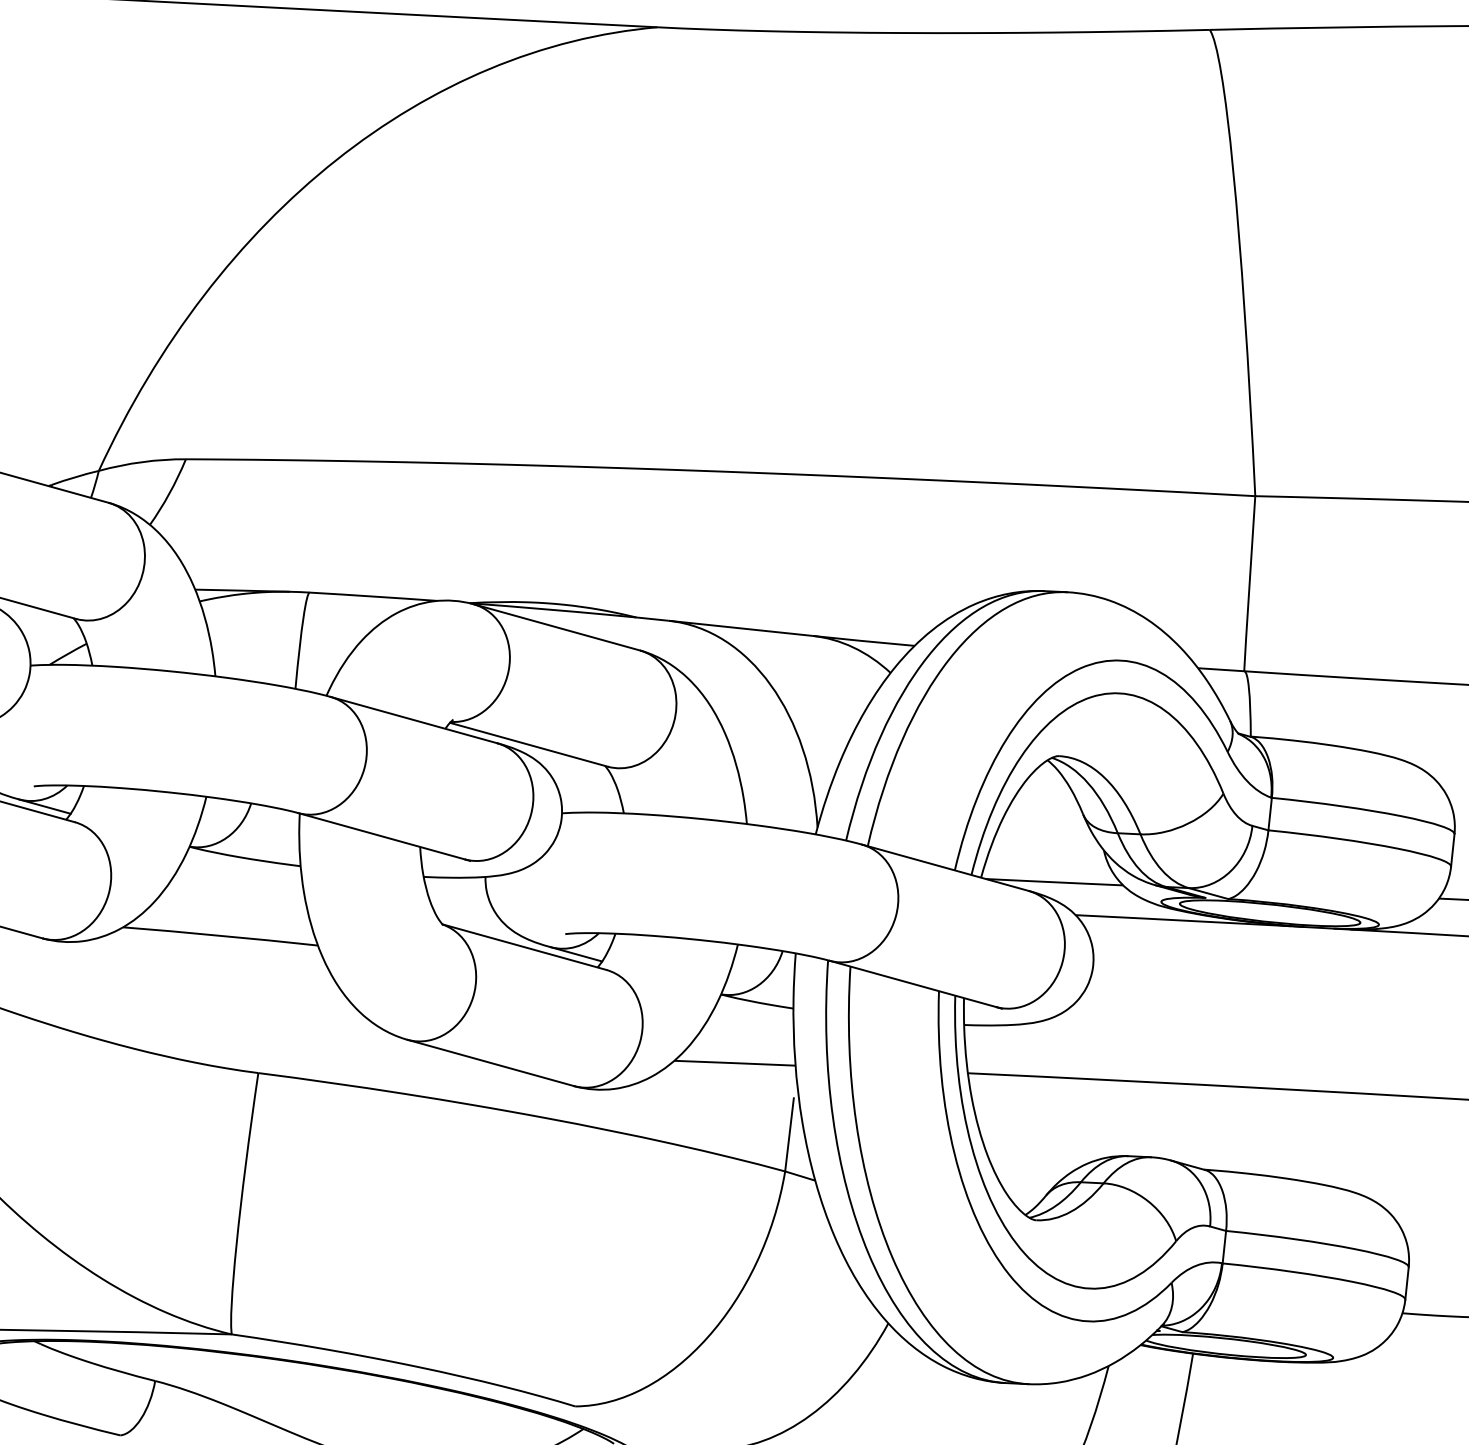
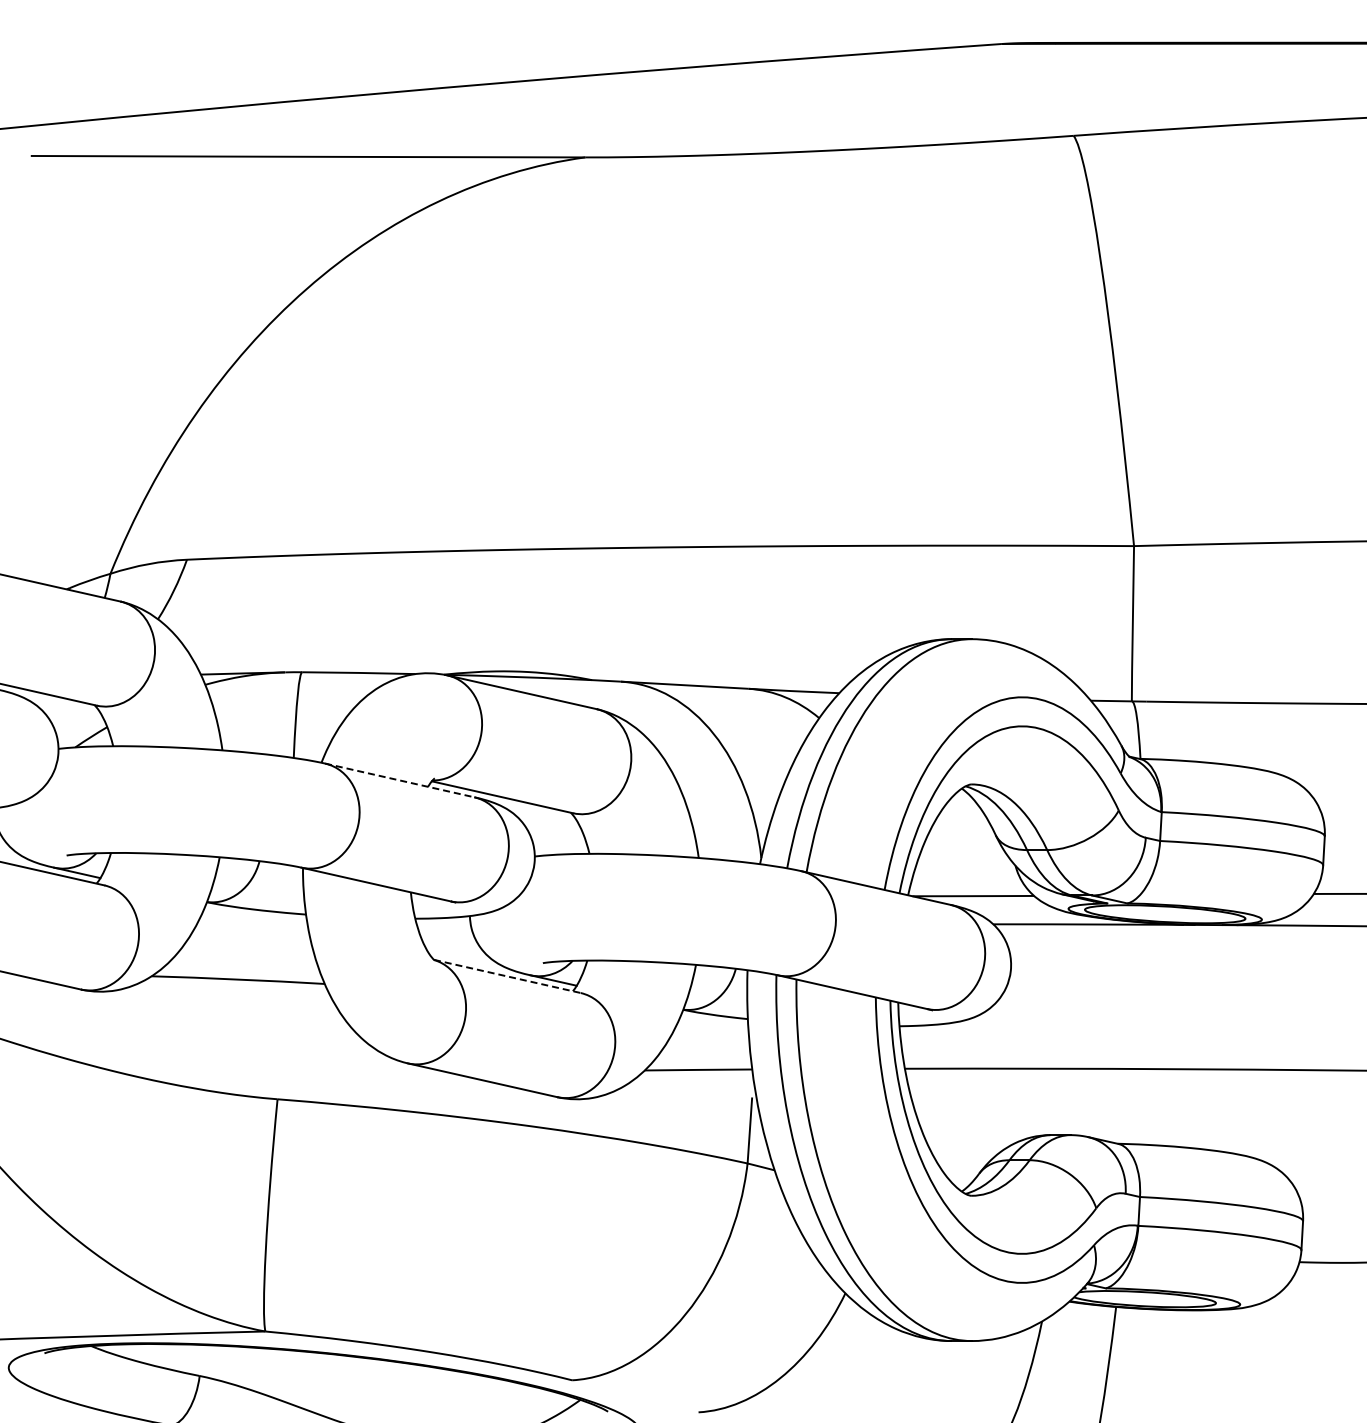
line: (413, 720) -> (399, 780), solid -> dashed
line: (524, 947) -> (507, 976), solid -> dashed

